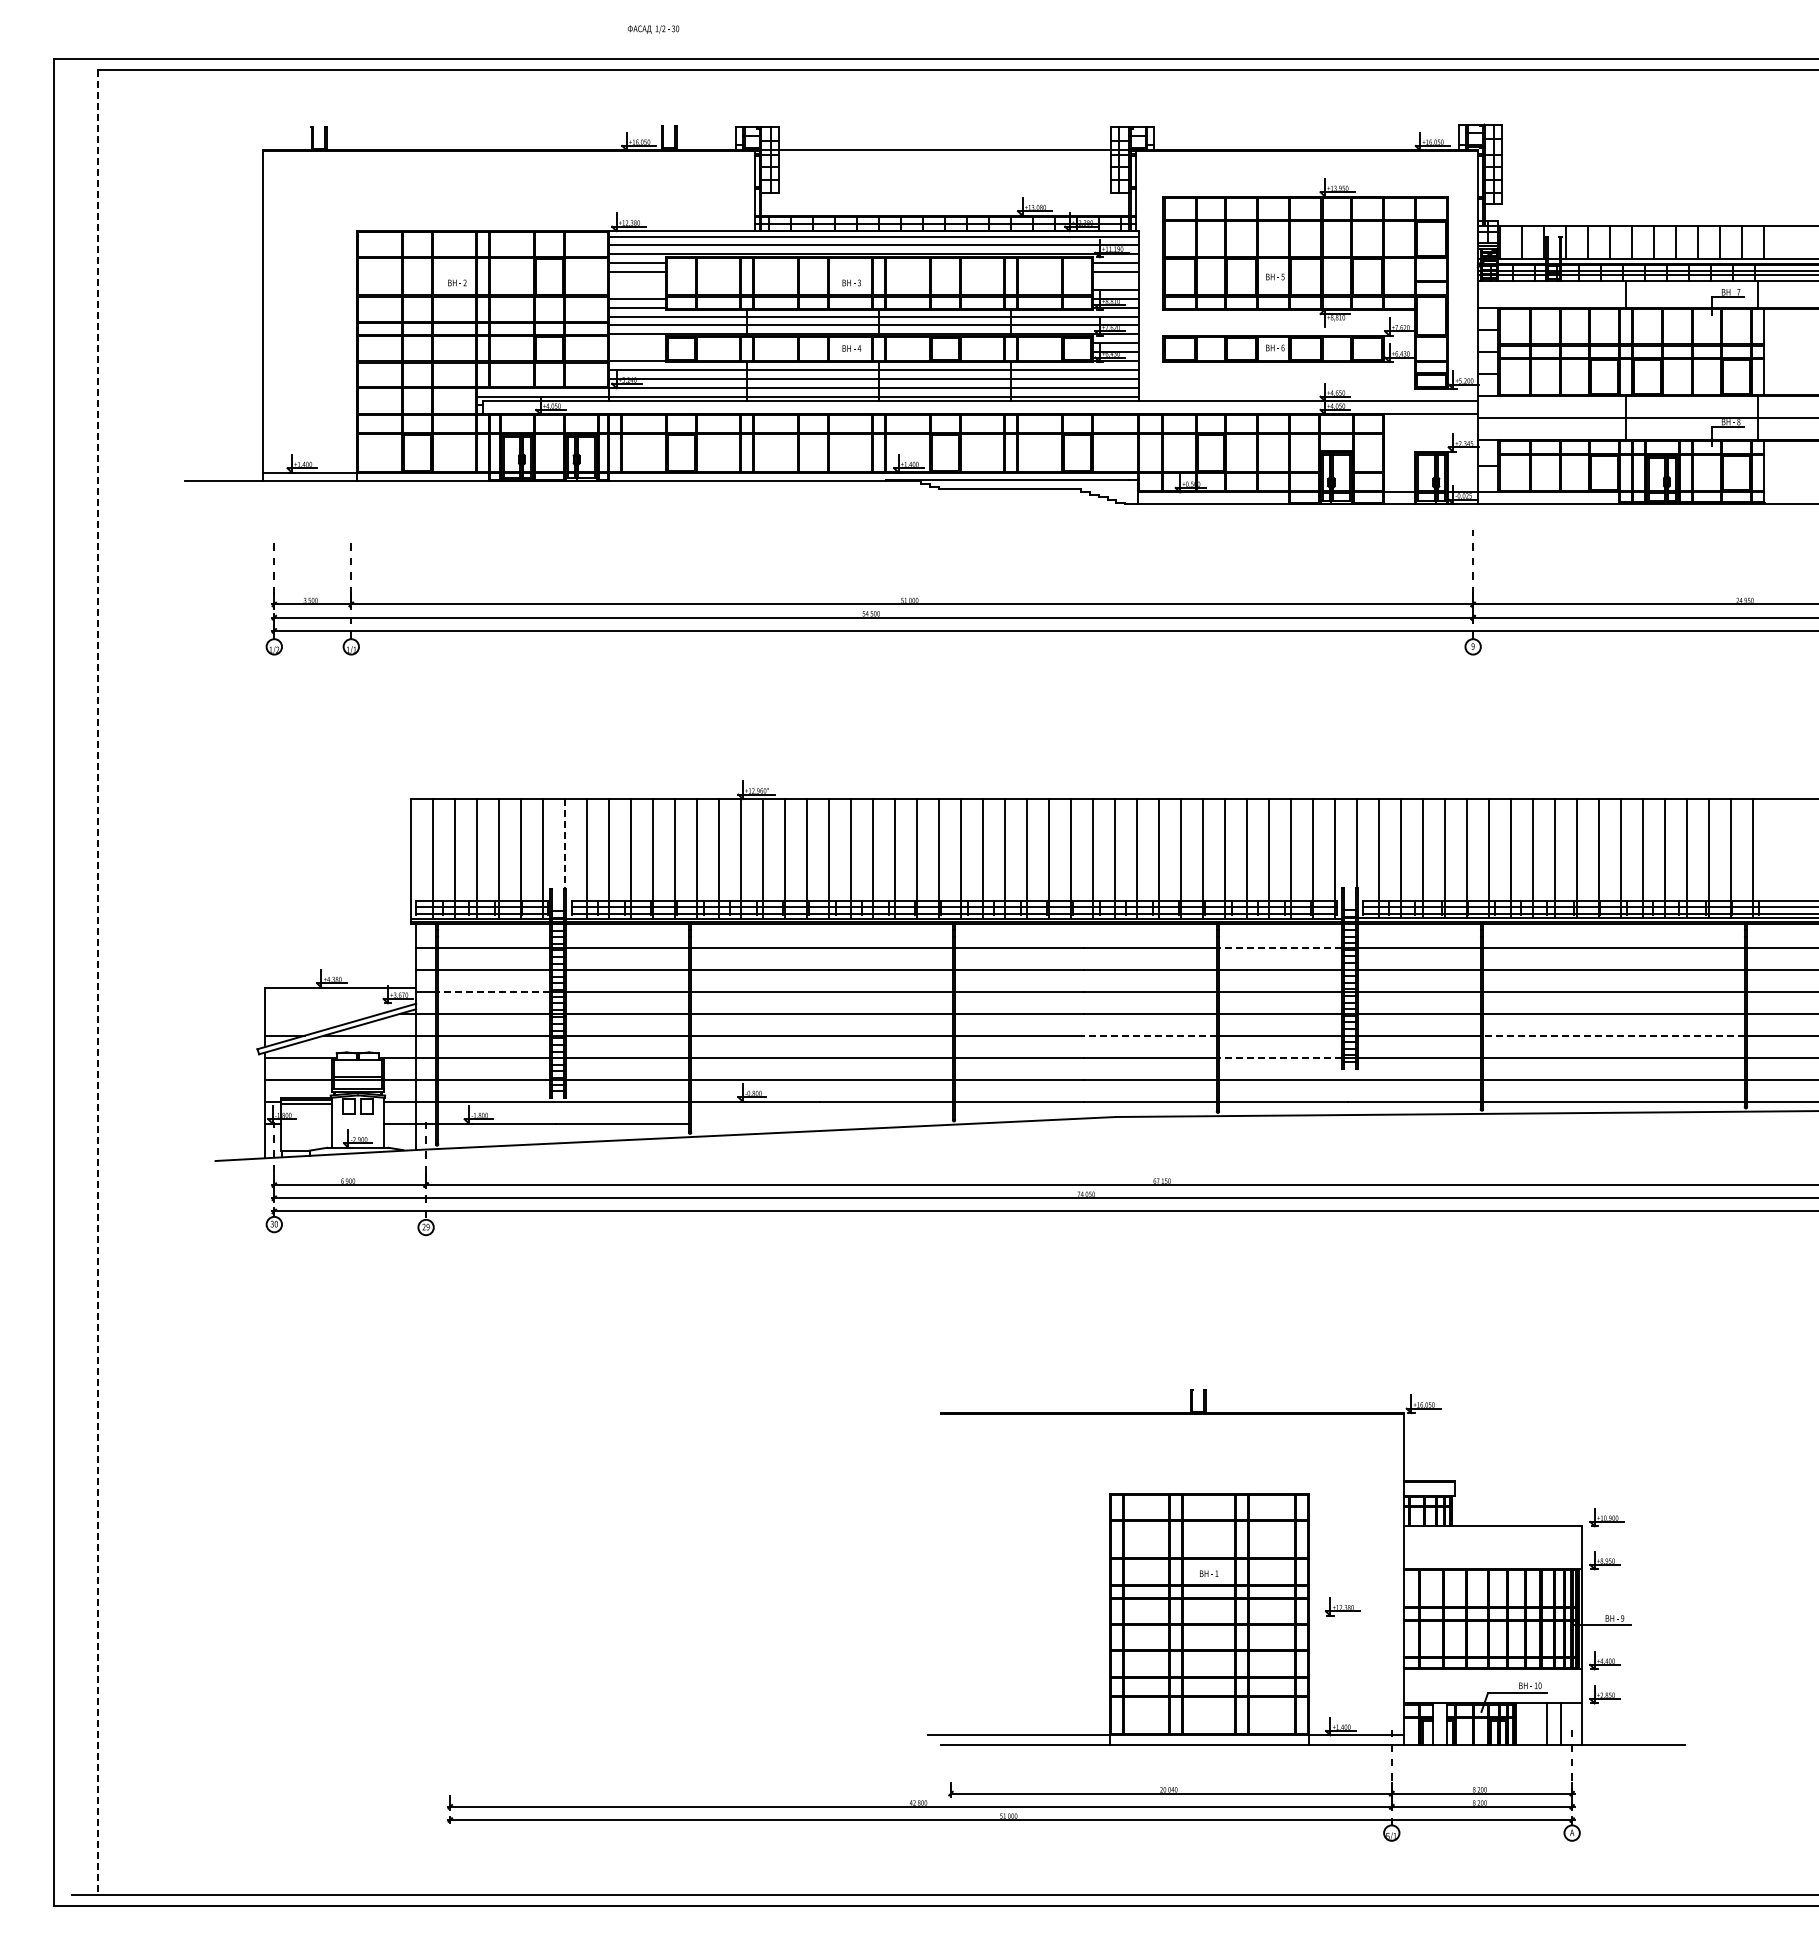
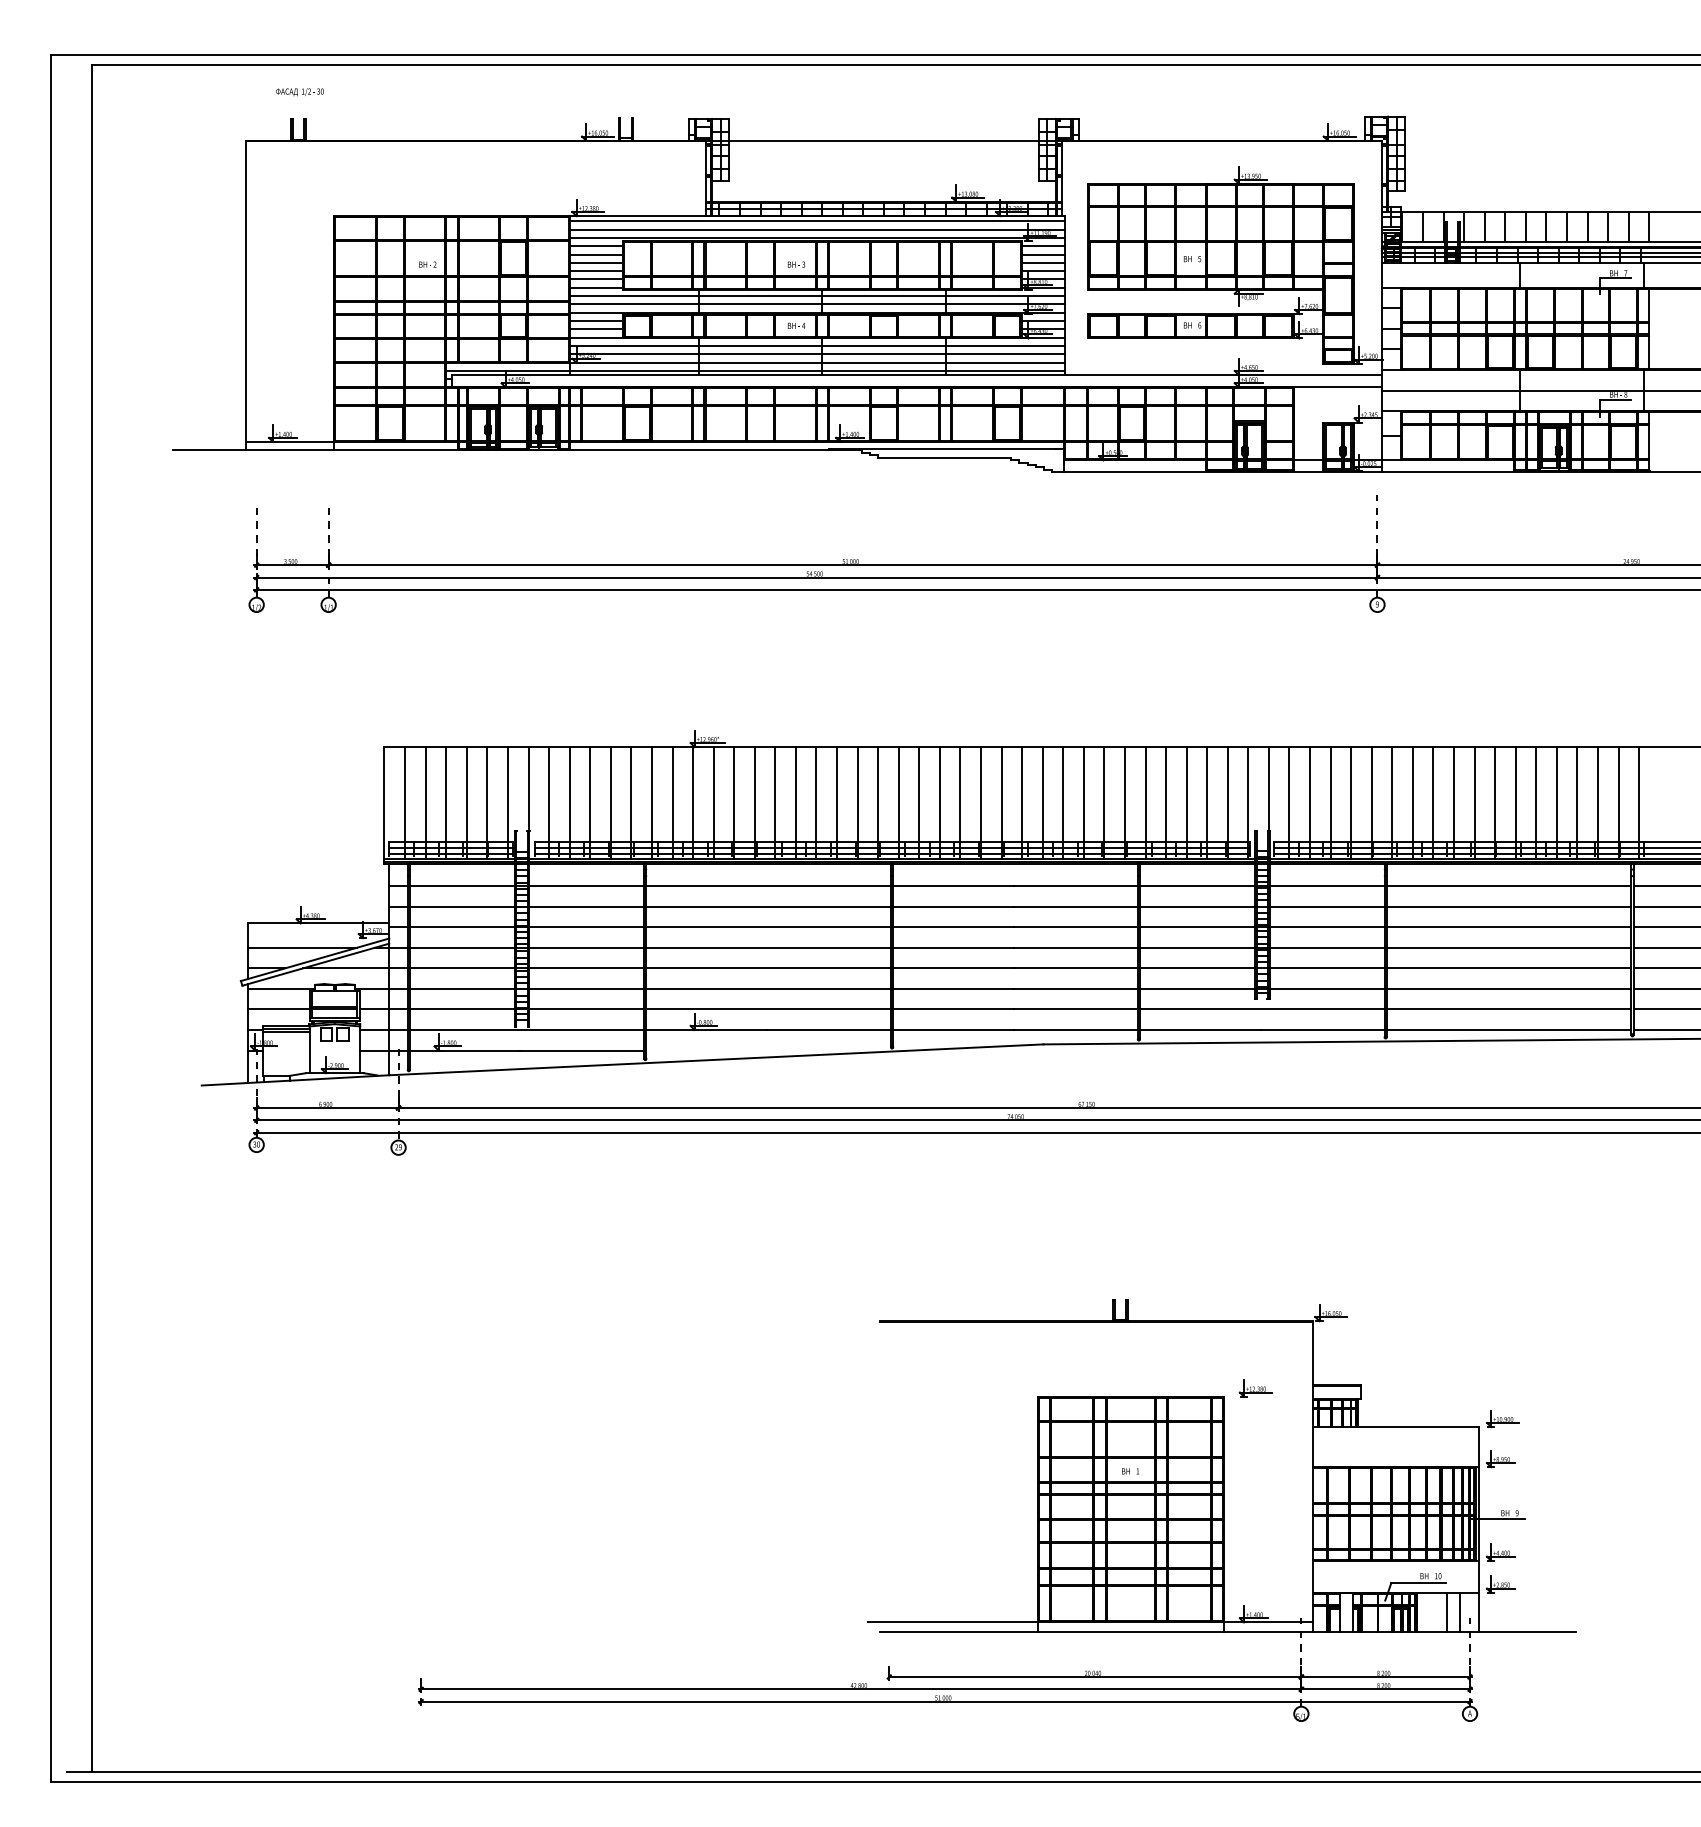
text: (653, 29) -> (299, 92), moved
line: (637, 281) -> (596, 263), added
line: (1115, 281) -> (1043, 263), added
line: (637, 289) -> (596, 270), added
line: (637, 343) -> (596, 321), added
line: (637, 352) -> (596, 329), added
line: (565, 843) -> (528, 788), dashed -> solid
line: (1280, 947) -> (1197, 885), dashed -> solid
line: (98, 982) -> (92, 918), dashed -> solid
line: (493, 991) -> (461, 927), dashed -> solid
line: (322, 1013) -> (301, 947), added
line: (1150, 1035) -> (1075, 968), dashed -> solid
line: (1613, 1035) -> (1508, 968), dashed -> solid
line: (1280, 1057) -> (1197, 988), dashed -> solid
part: (1342, 1606) -> (1255, 1387), moved

